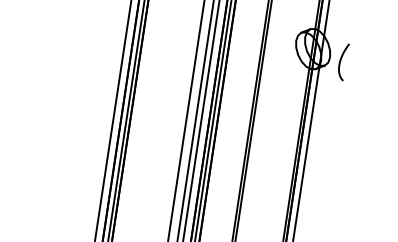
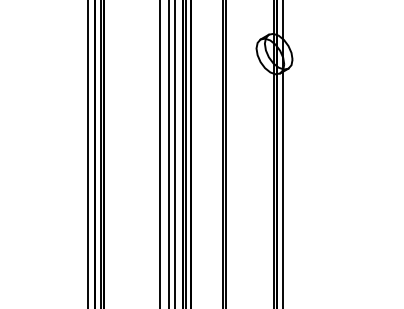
curve: (341, 60) -> (304, 61), removed

